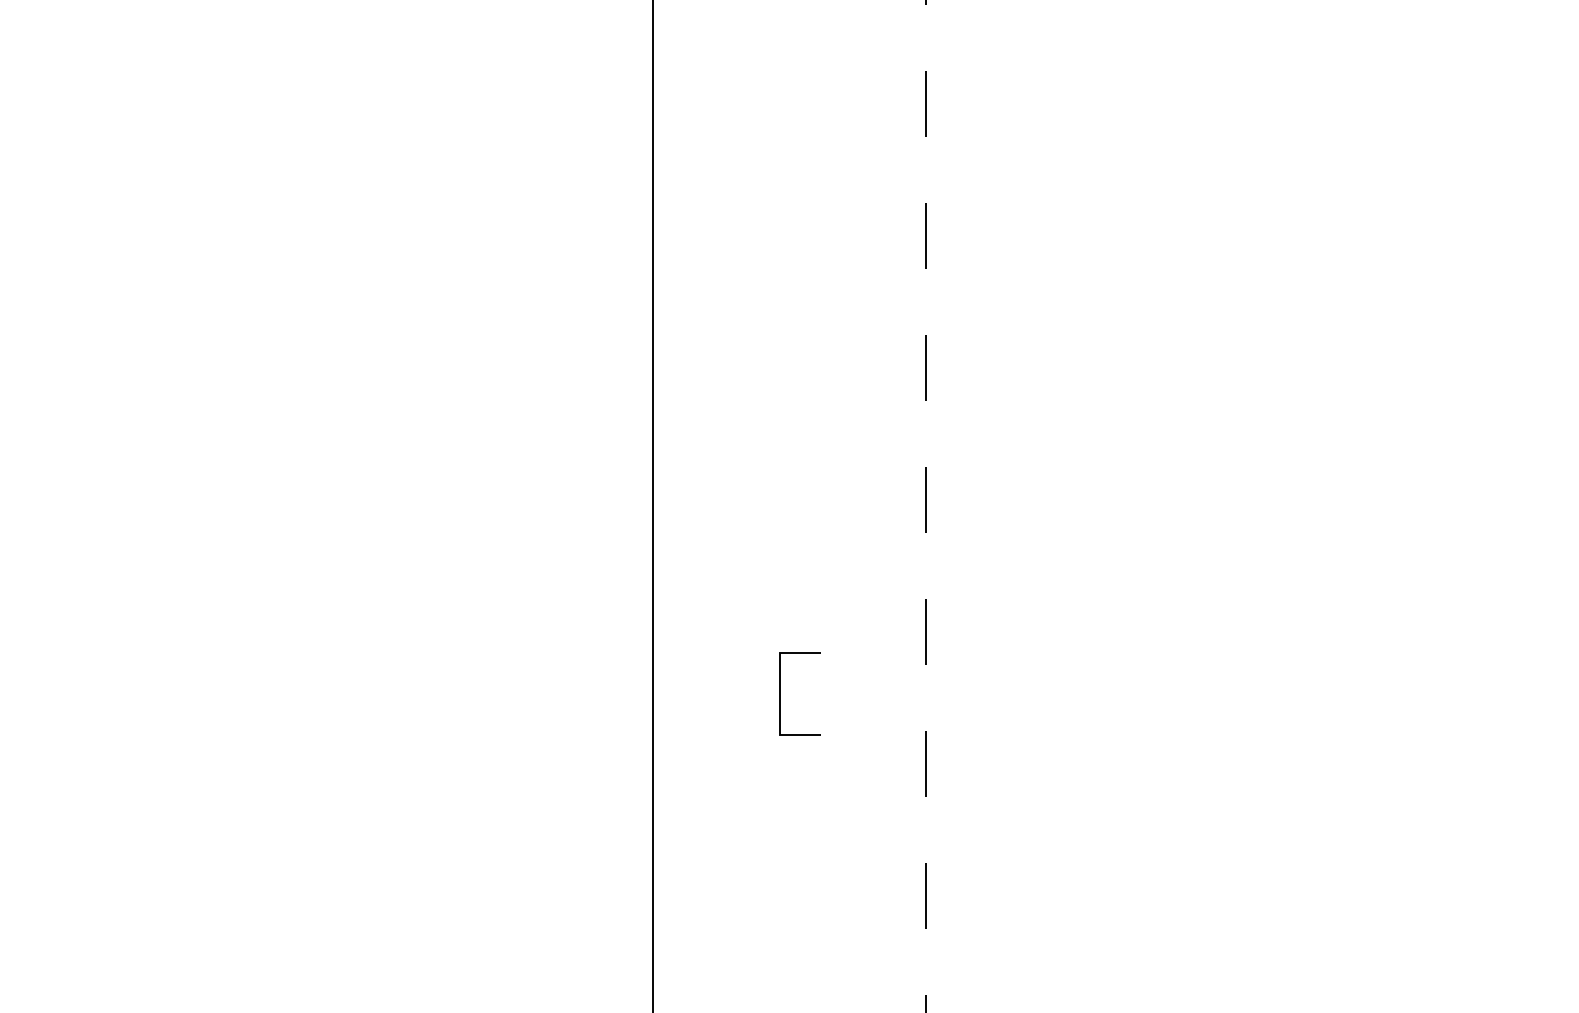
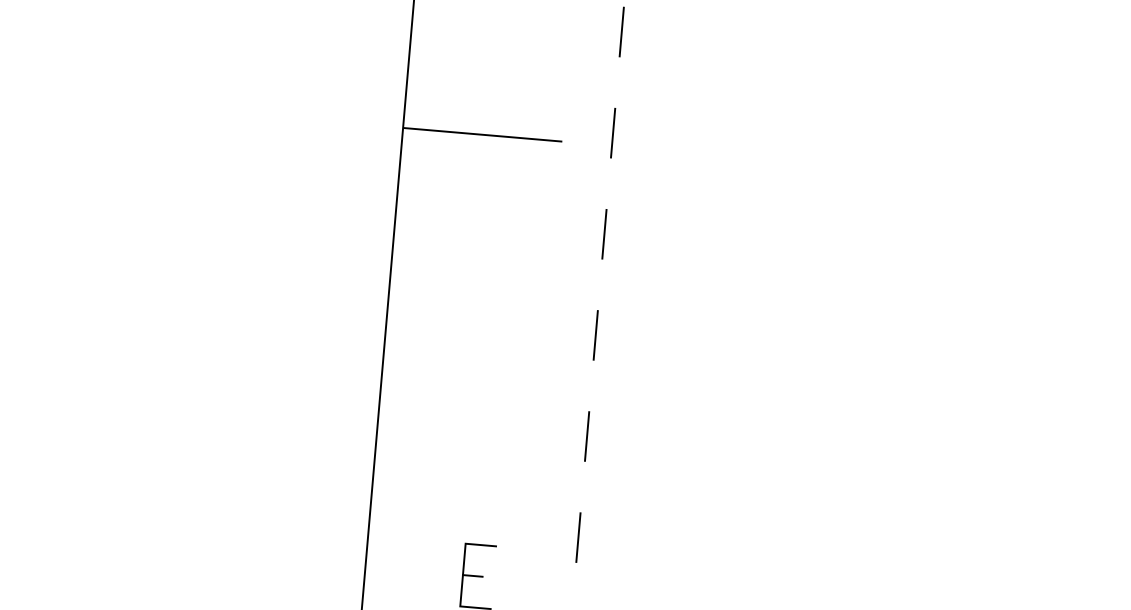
line: (757, 120) -> (483, 134), added
line: (792, 693) -> (472, 575), added

